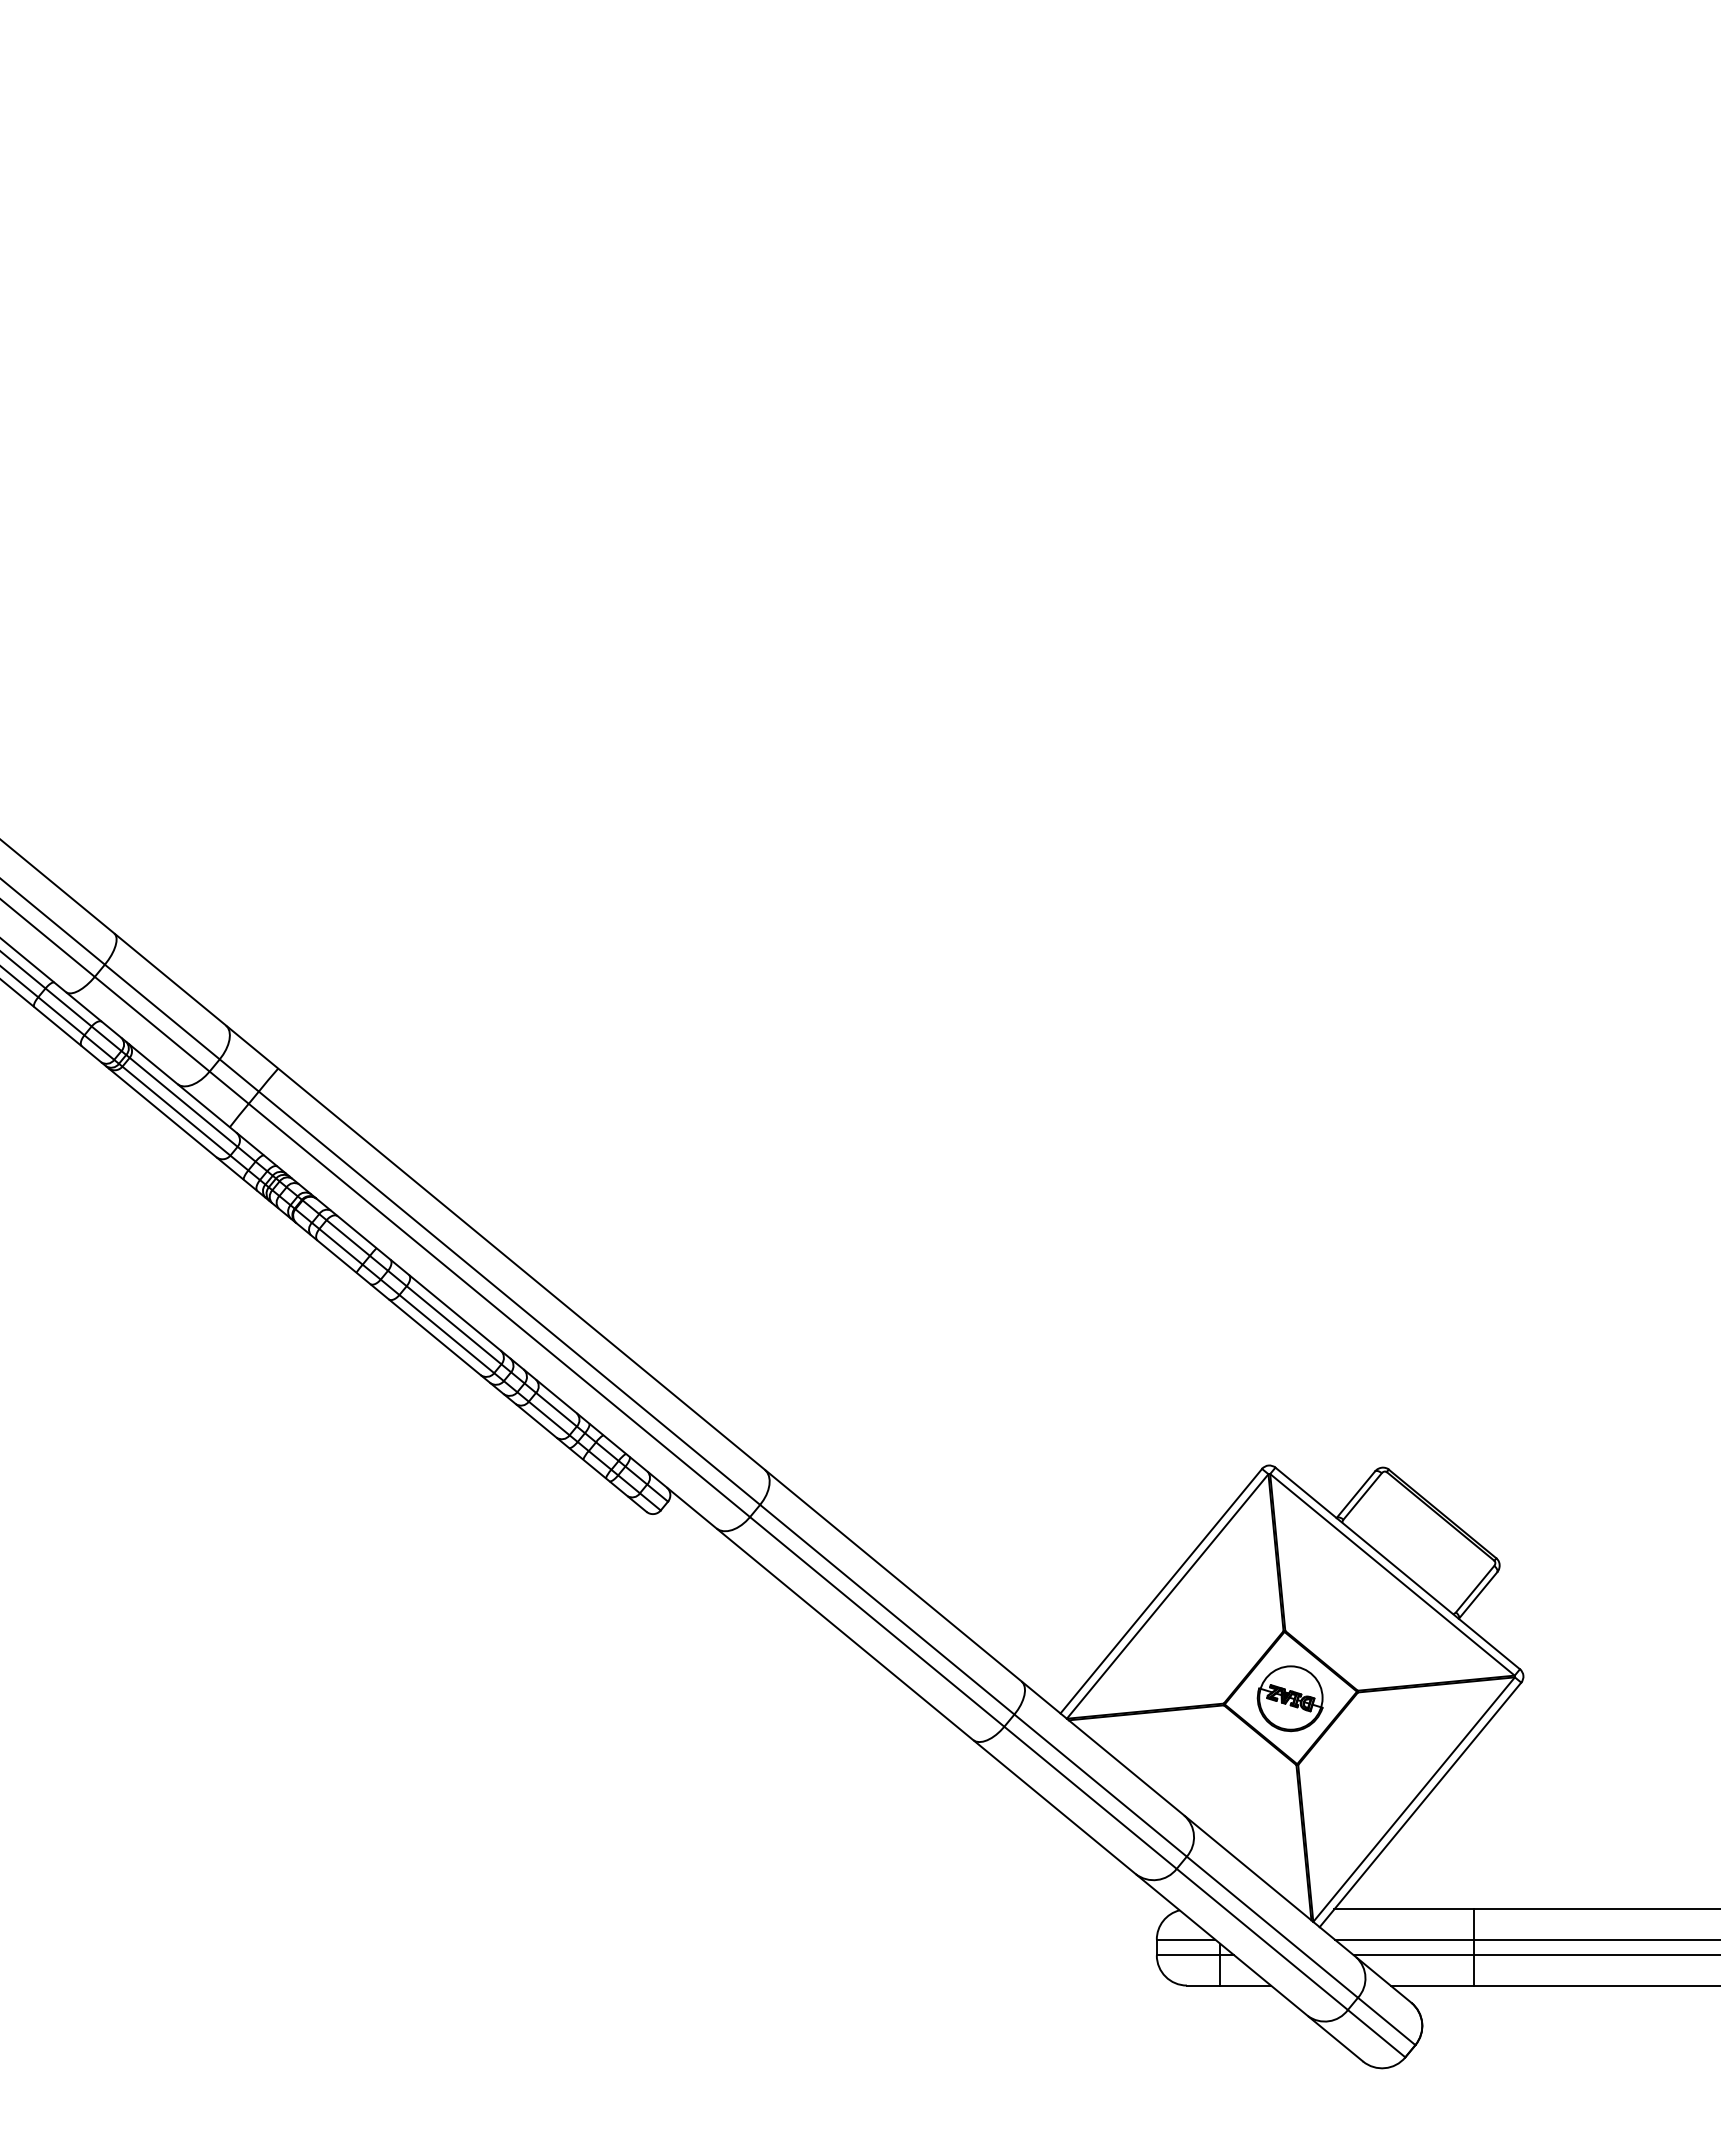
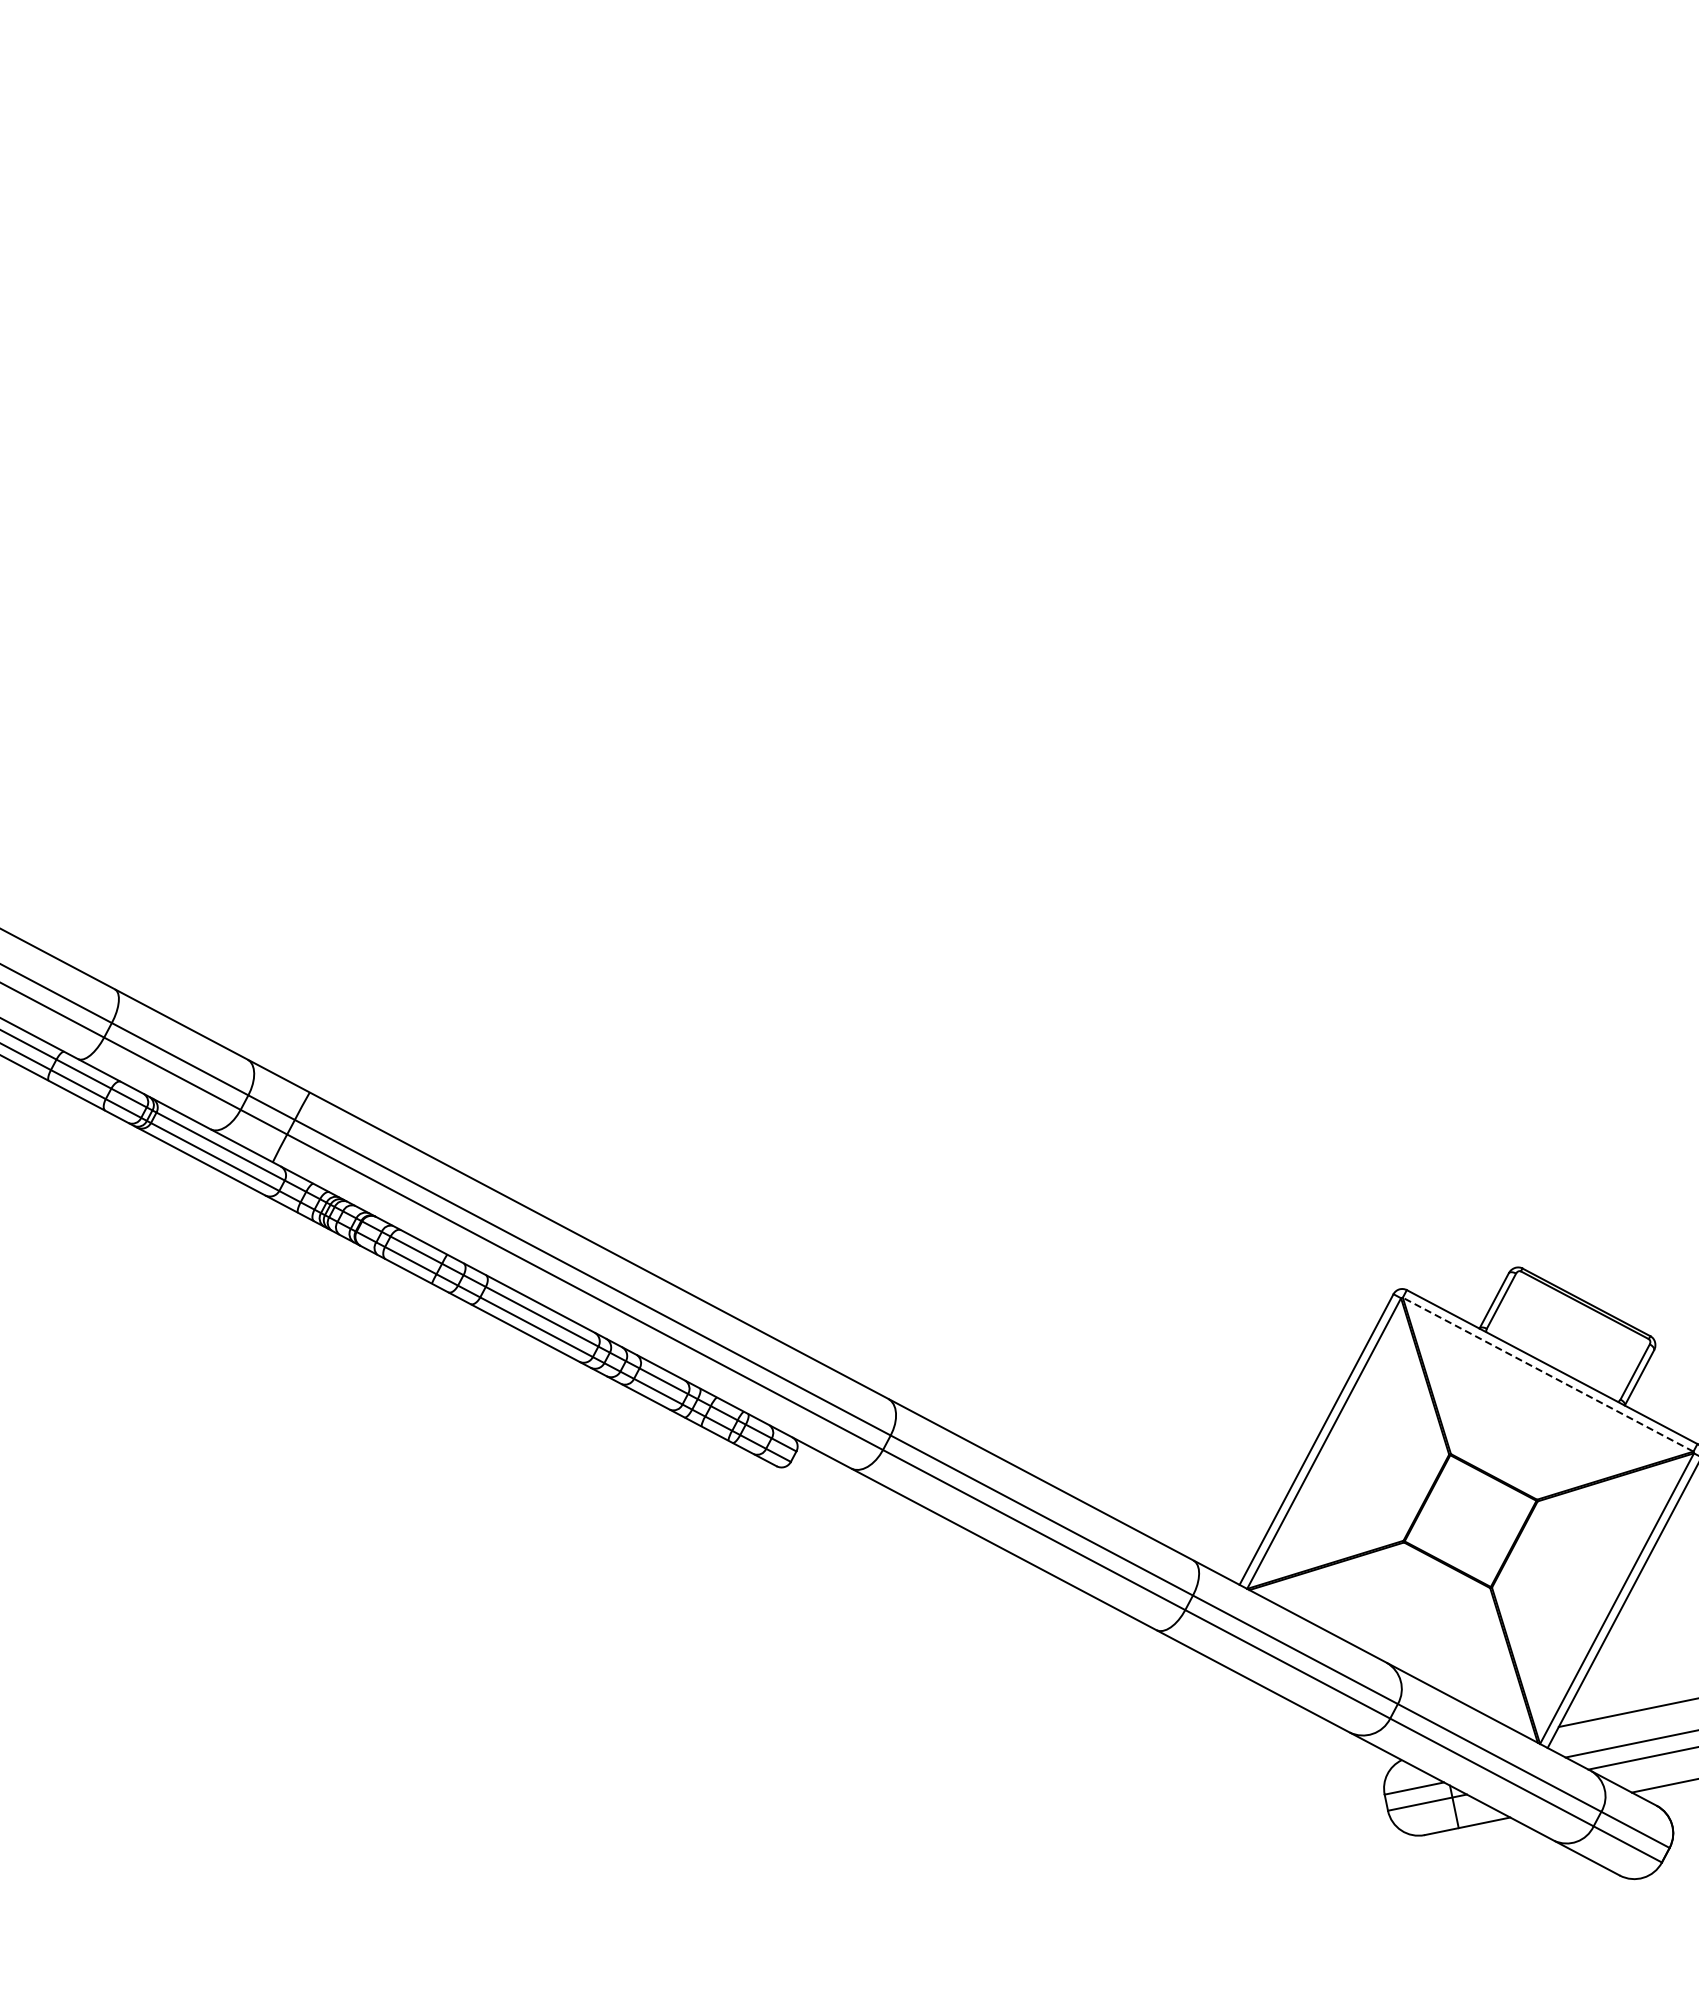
line: (1392, 1574) -> (1548, 1374), solid -> dashed
part: (1289, 1698) -> (1469, 1521), removed

